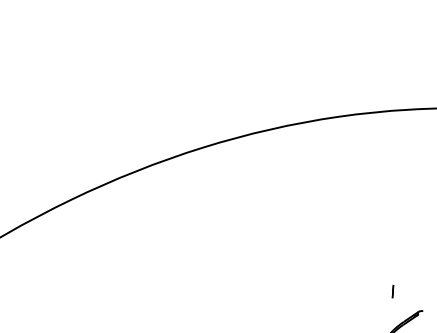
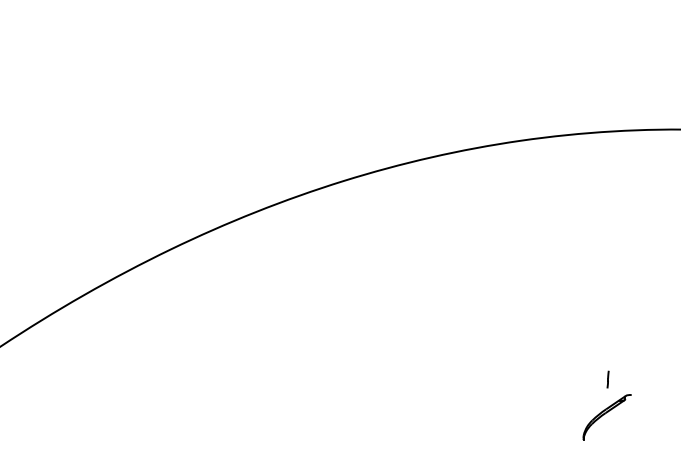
line: (392, 291) -> (607, 379), moved

